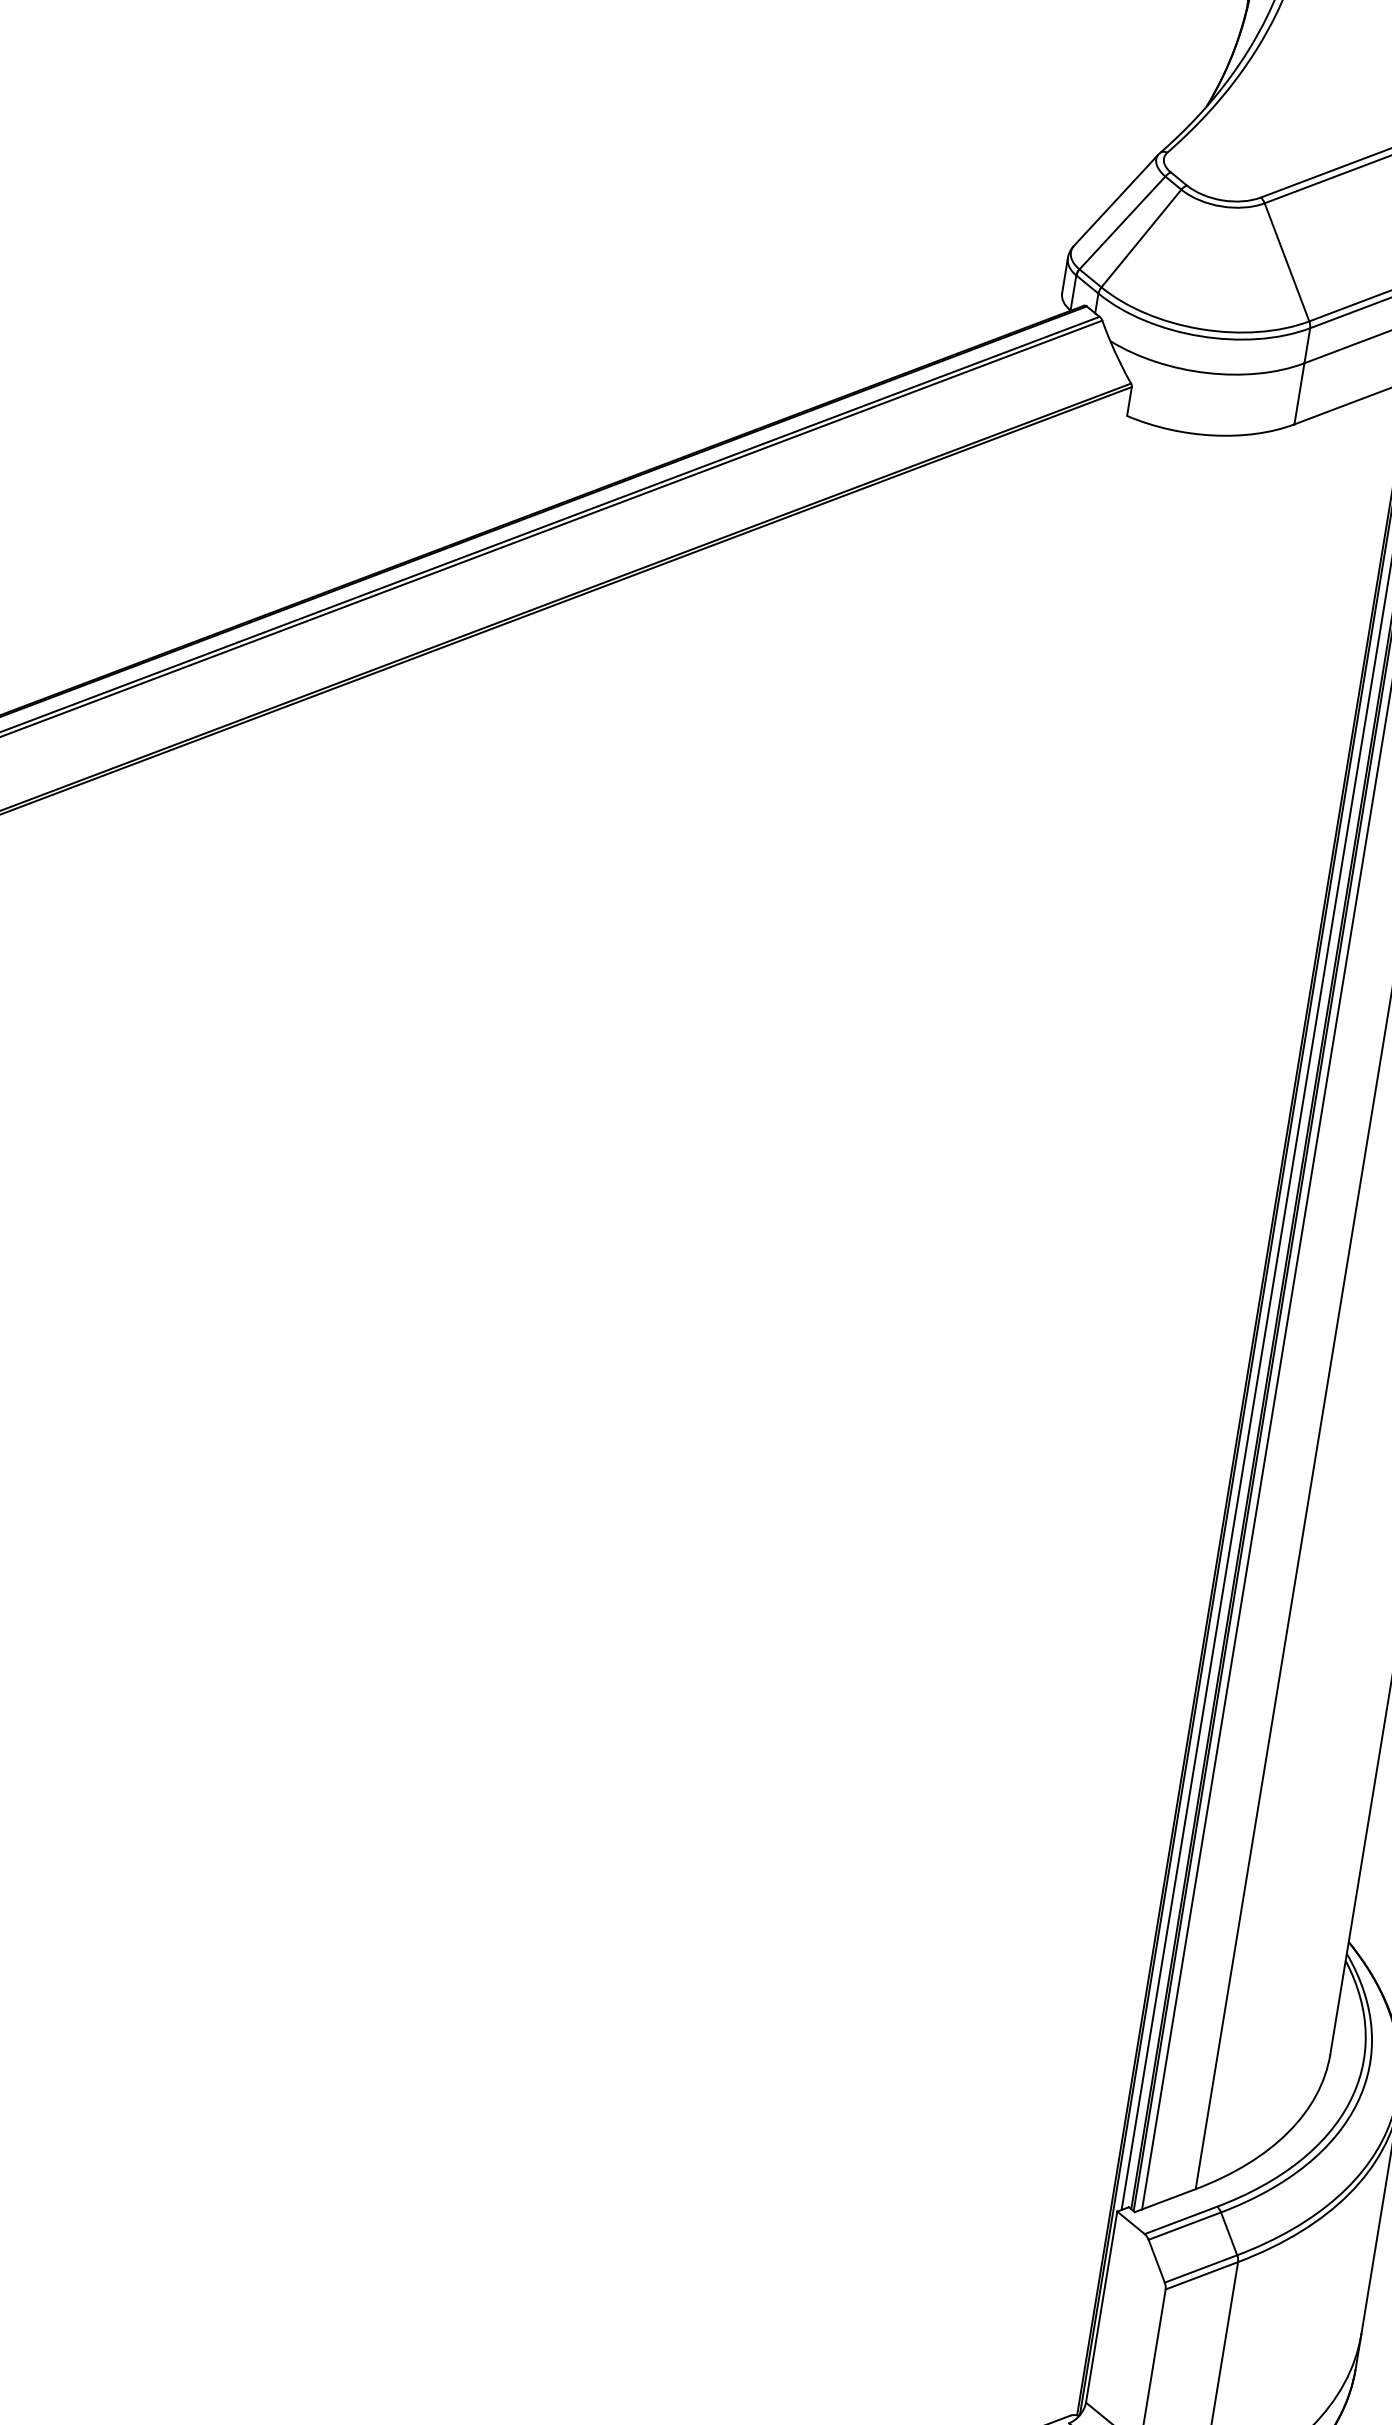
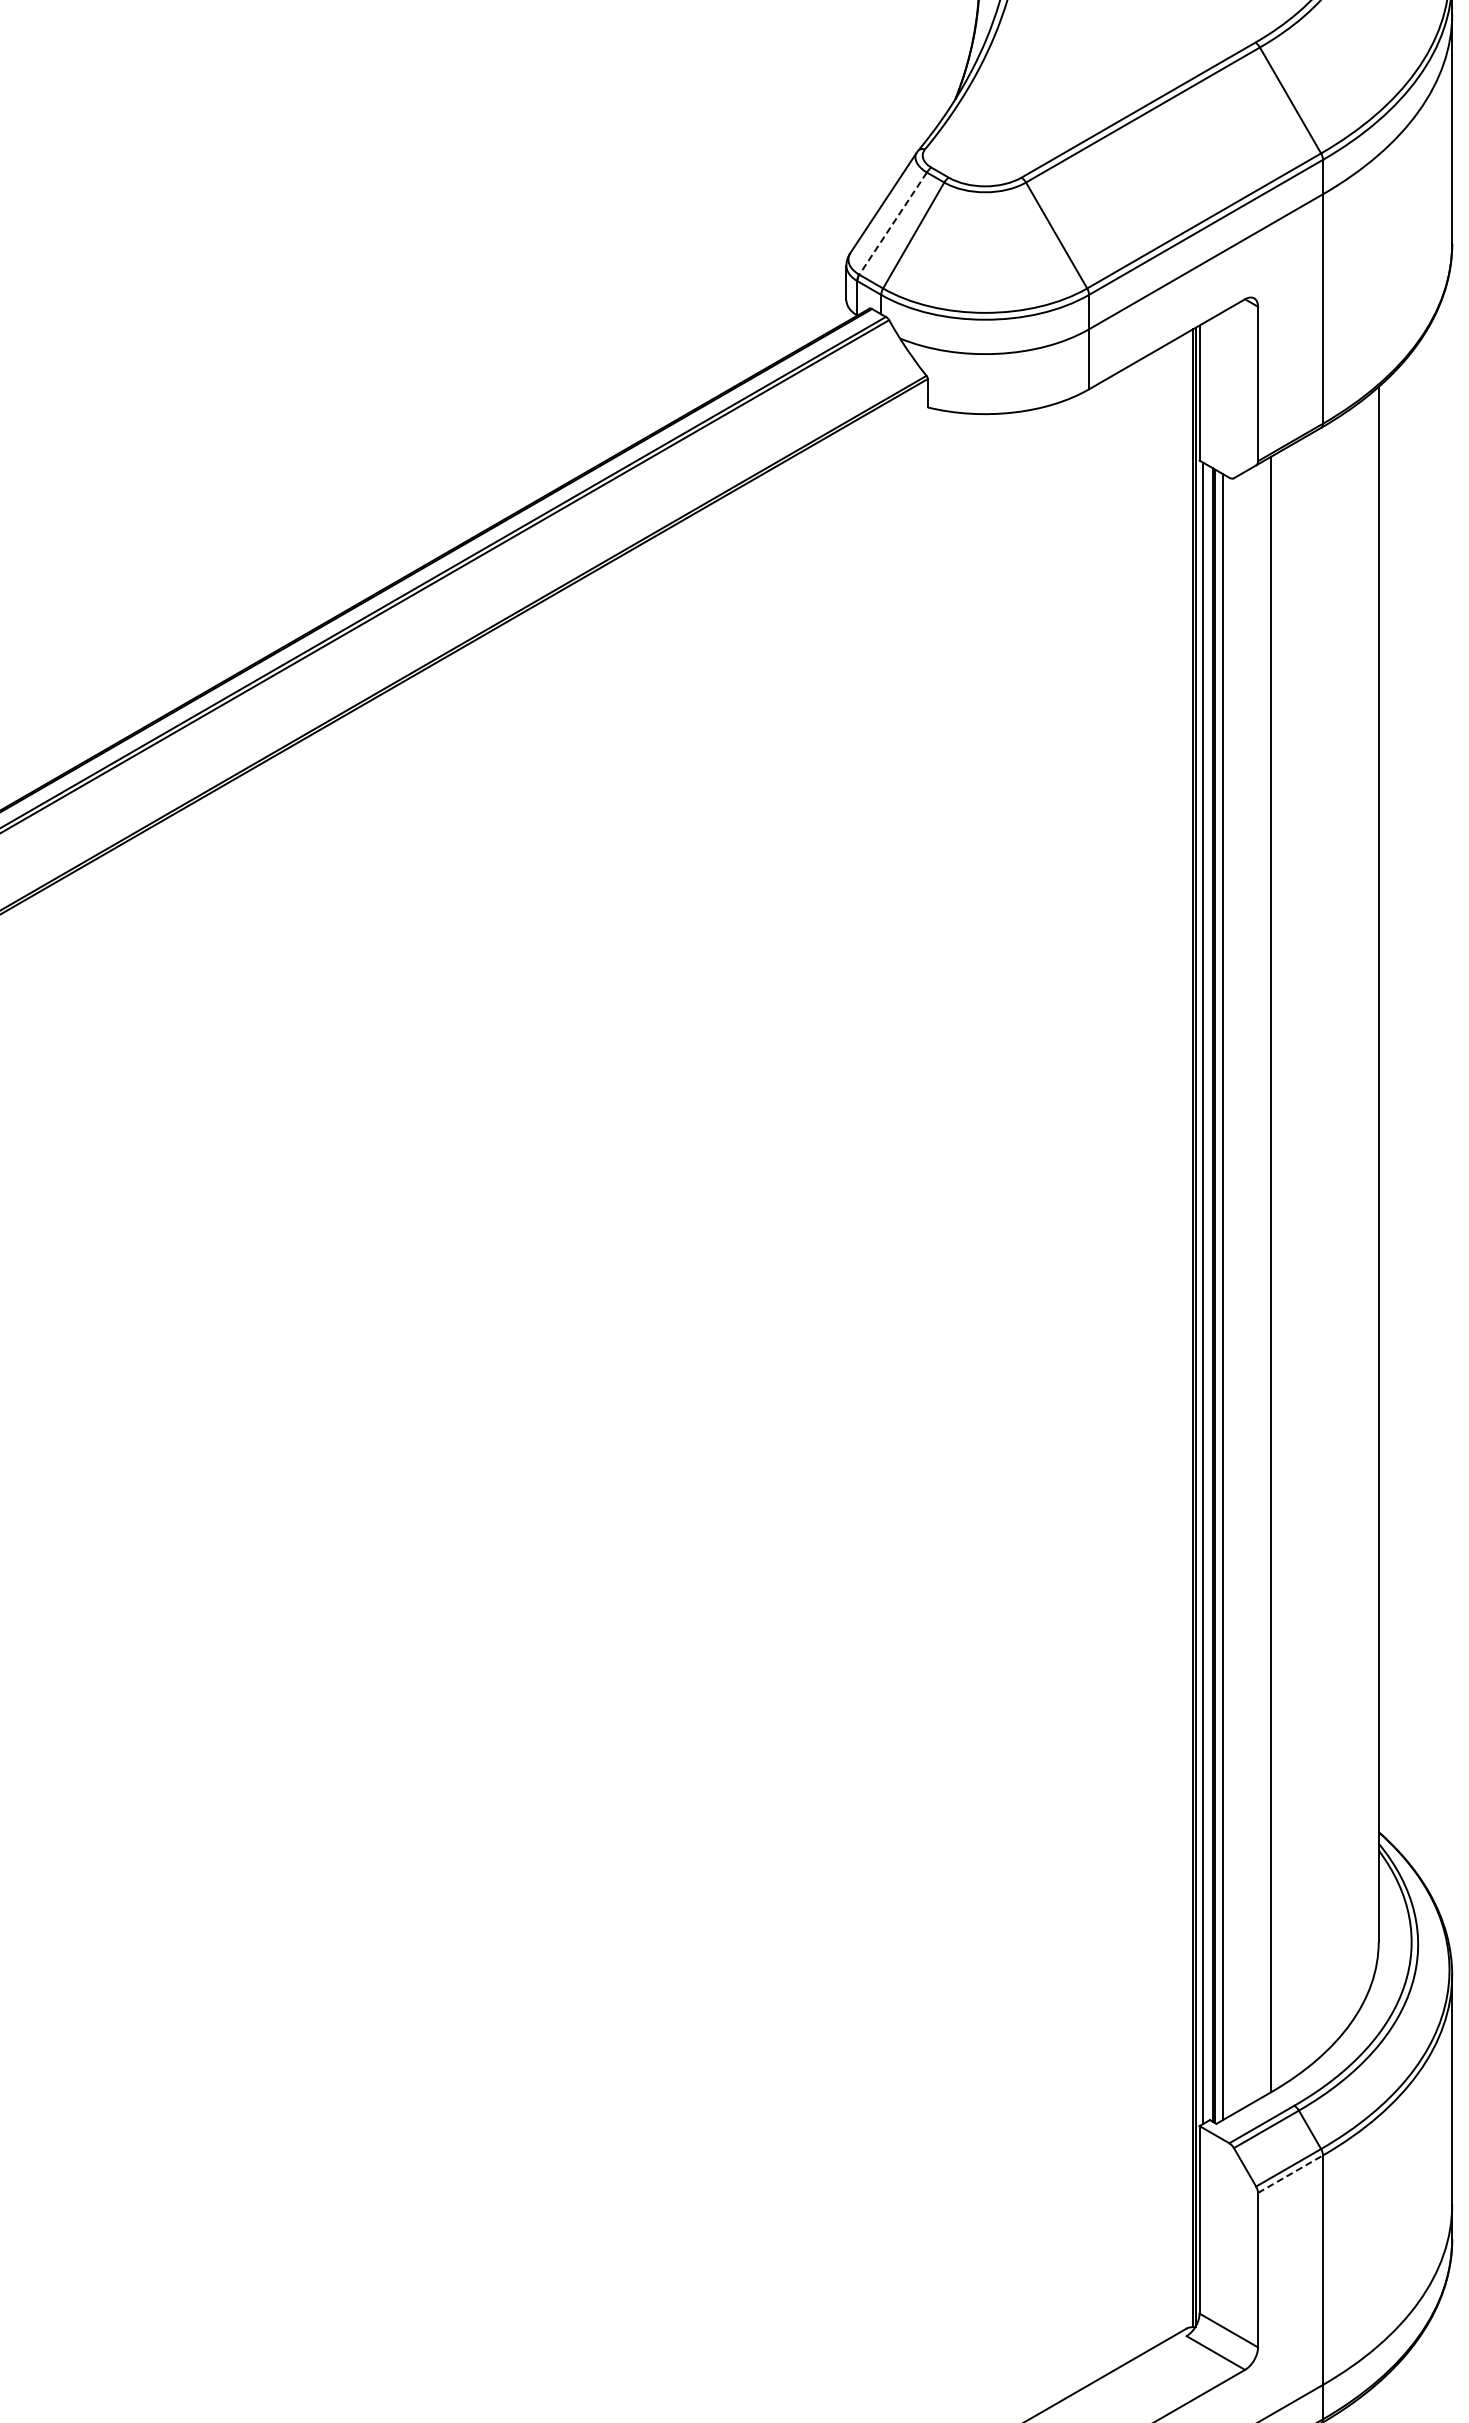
line: (1121, 223) -> (892, 224), solid -> dashed
line: (1201, 2276) -> (1290, 2174), solid -> dashed

